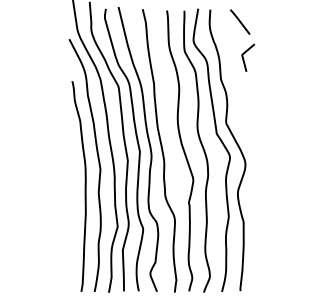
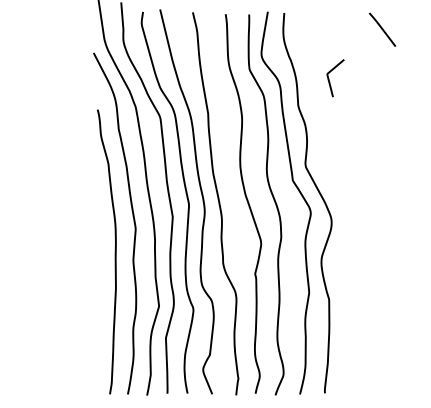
line: (240, 21) -> (382, 29), moved

